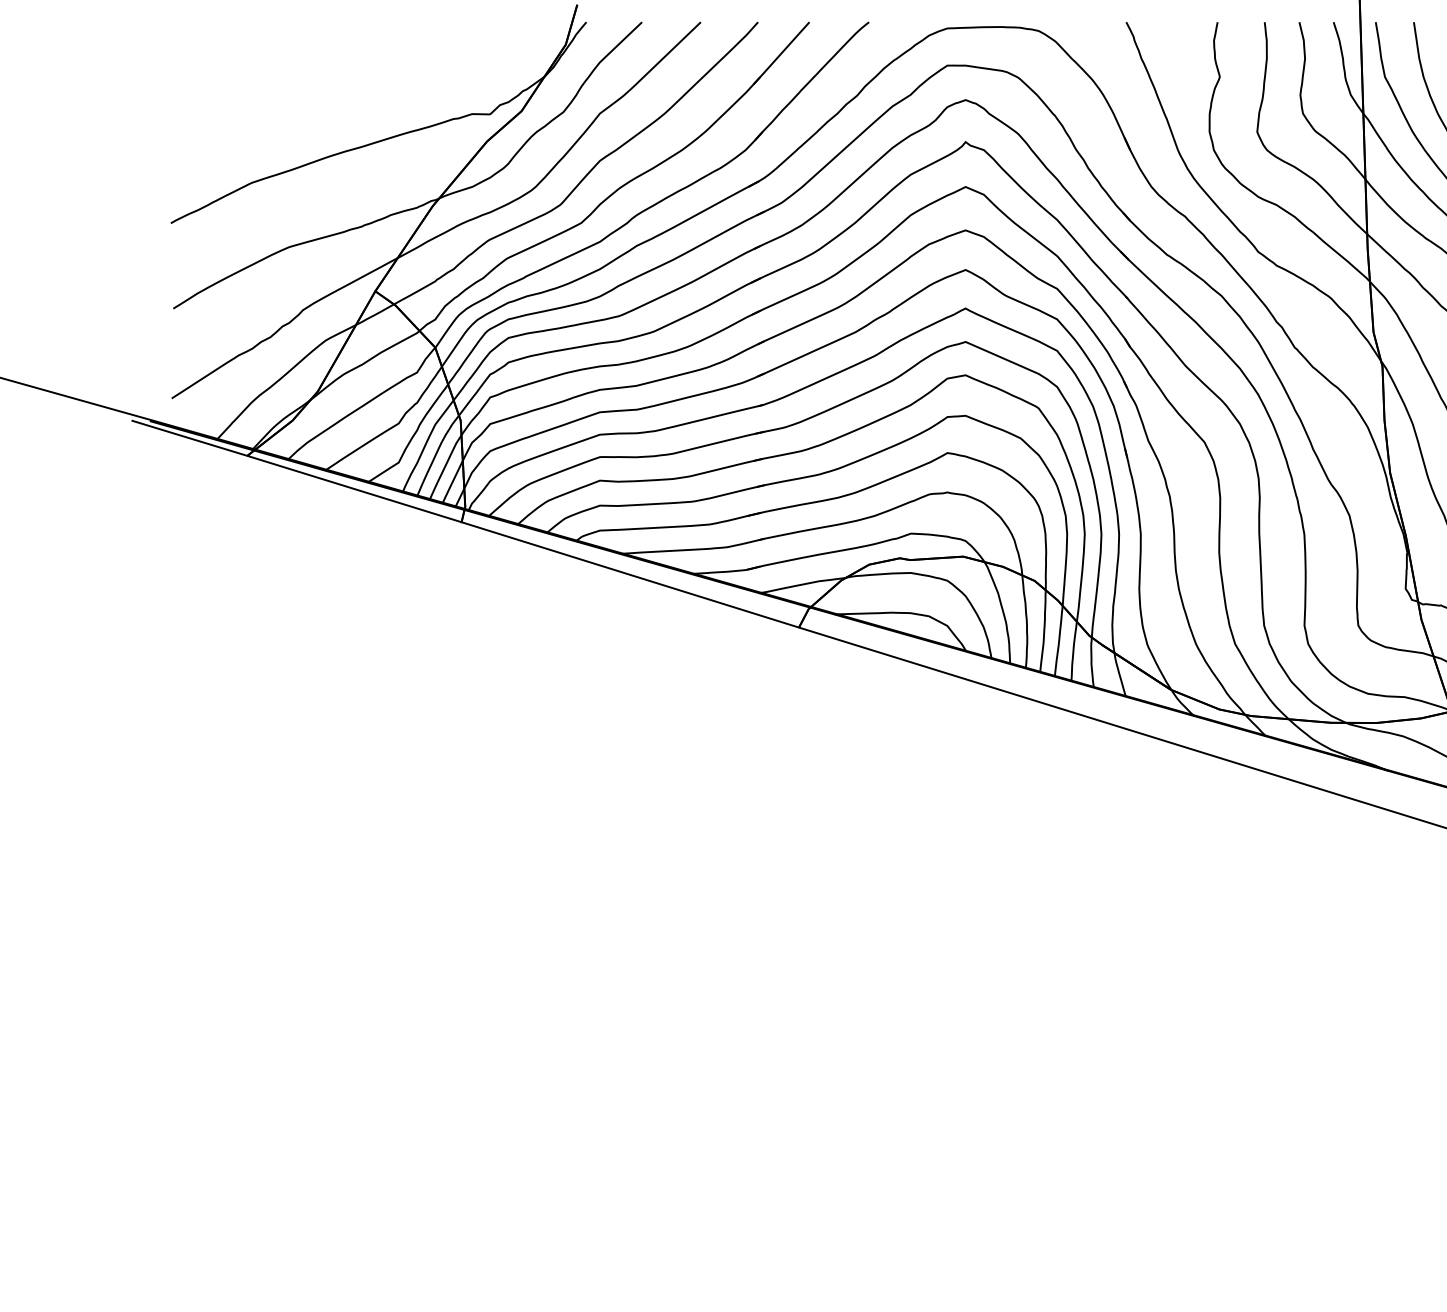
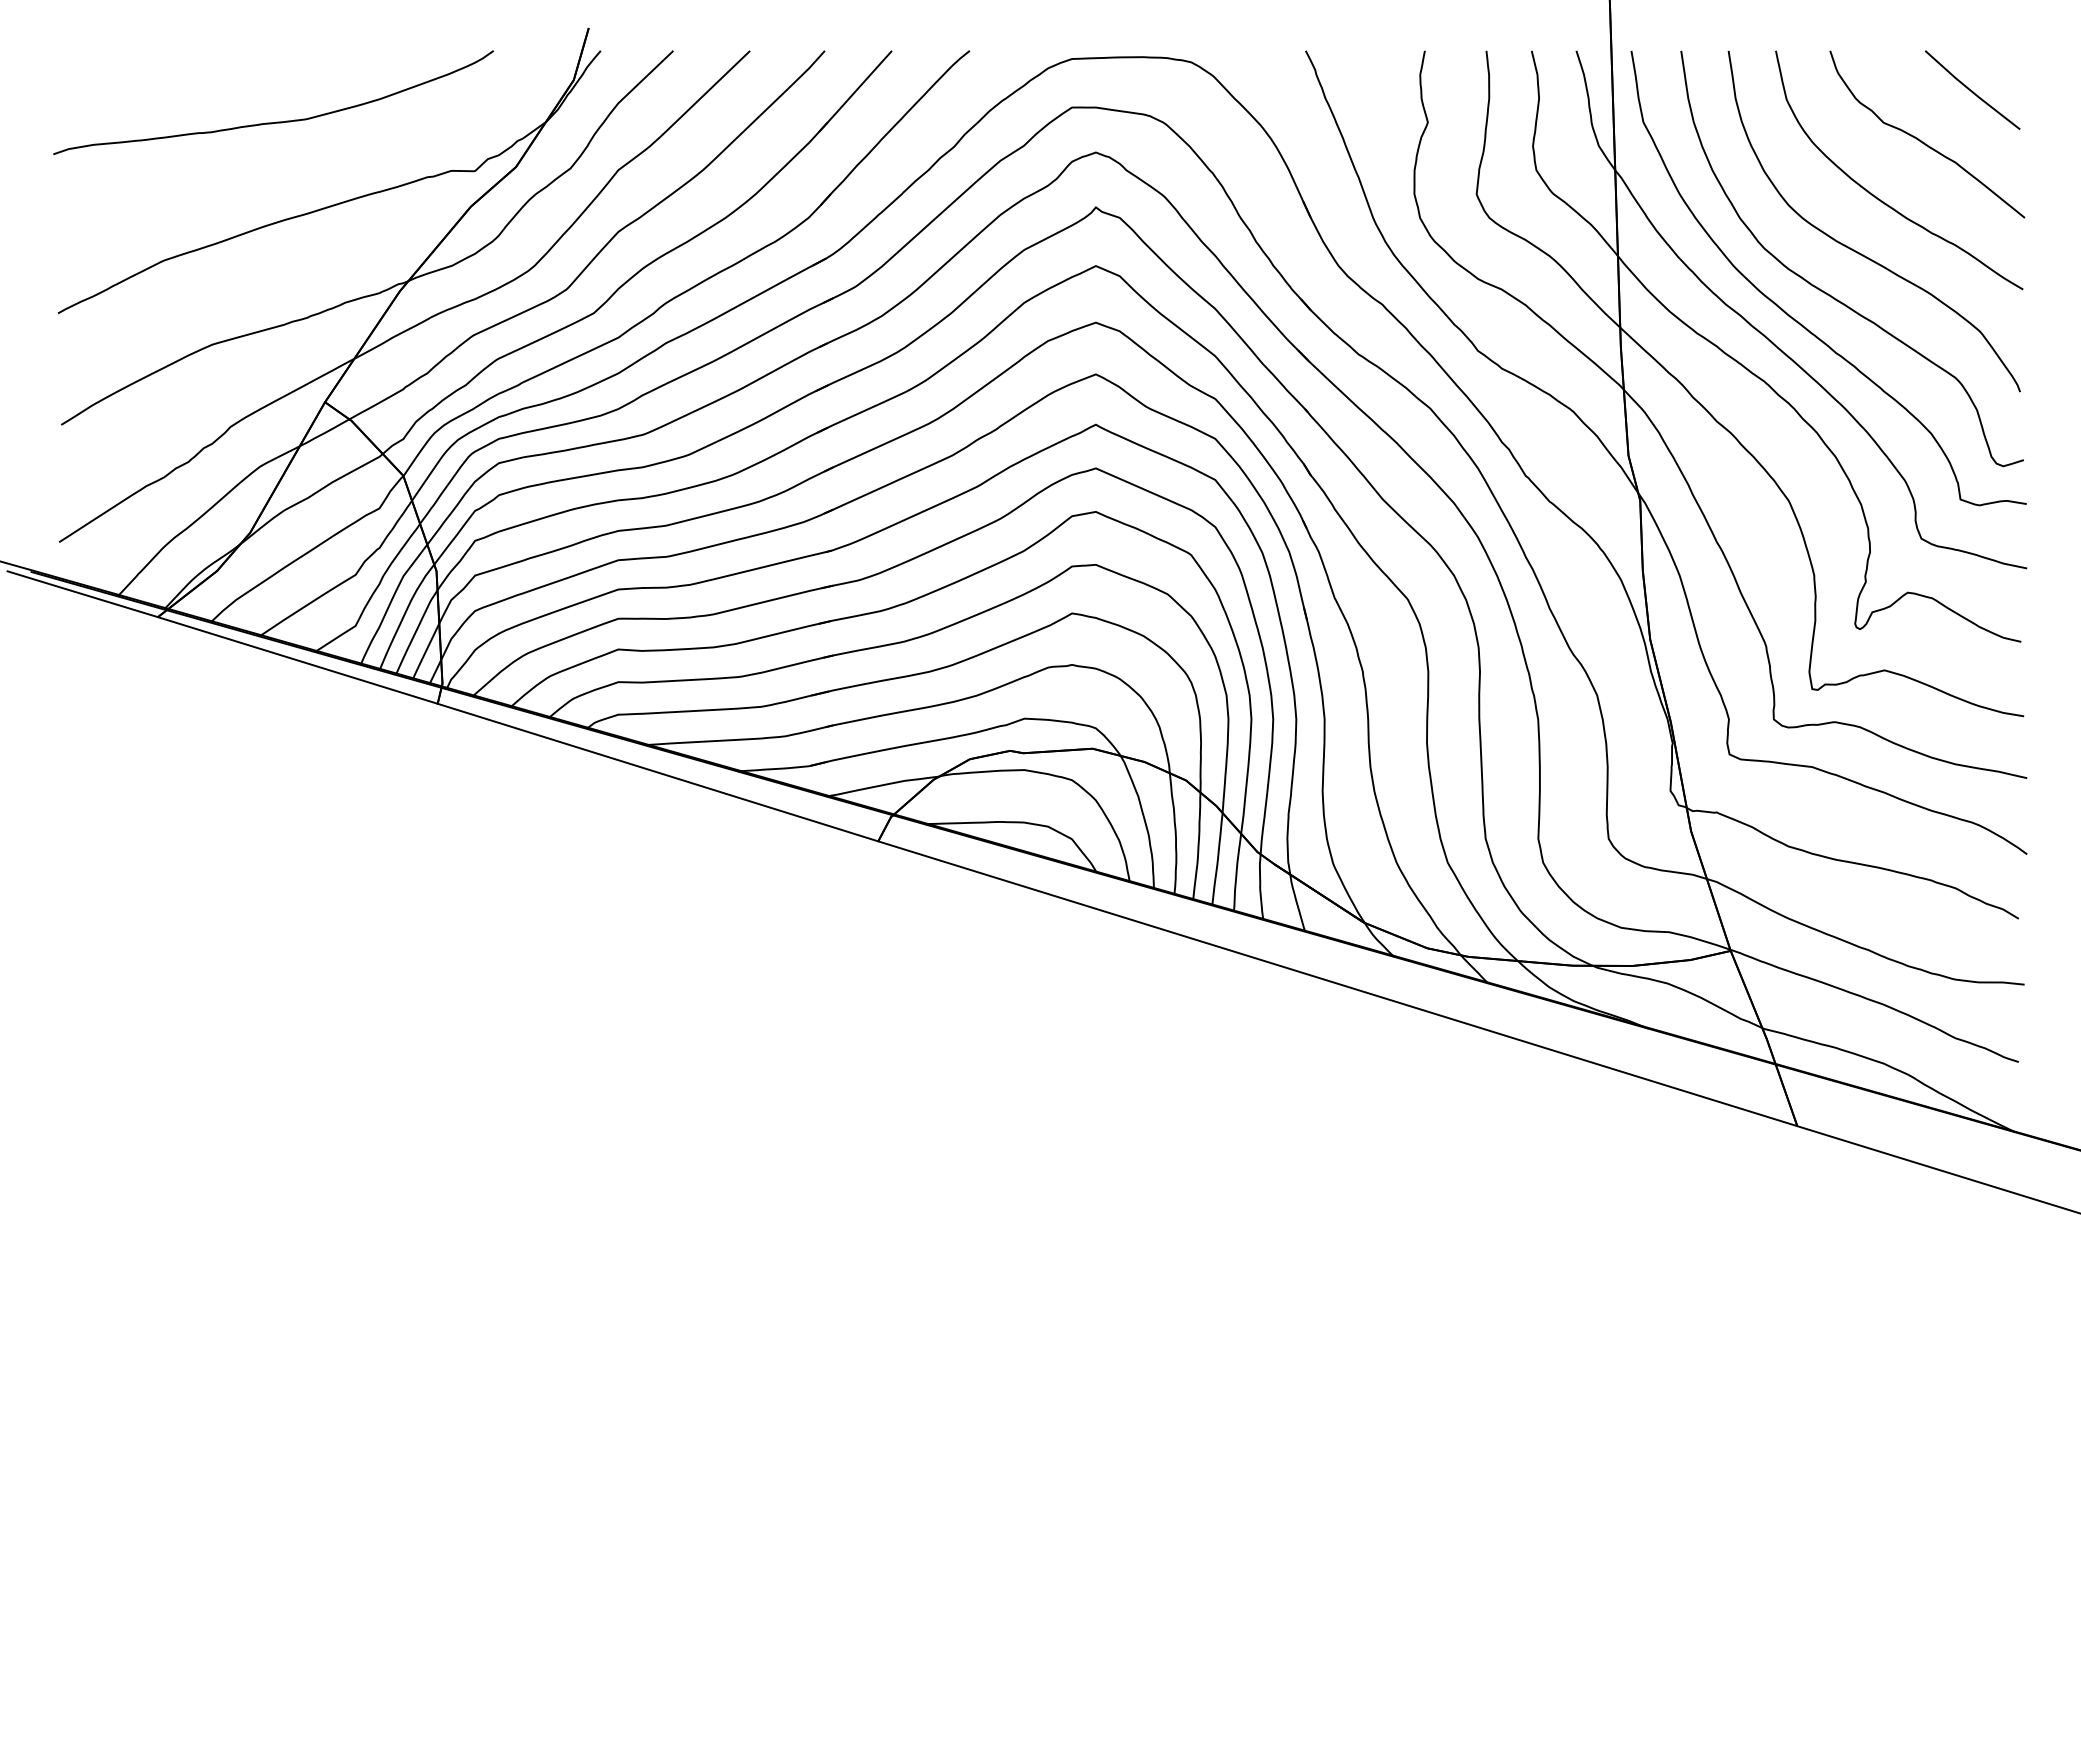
curve: (338, 76) -> (276, 121), added

